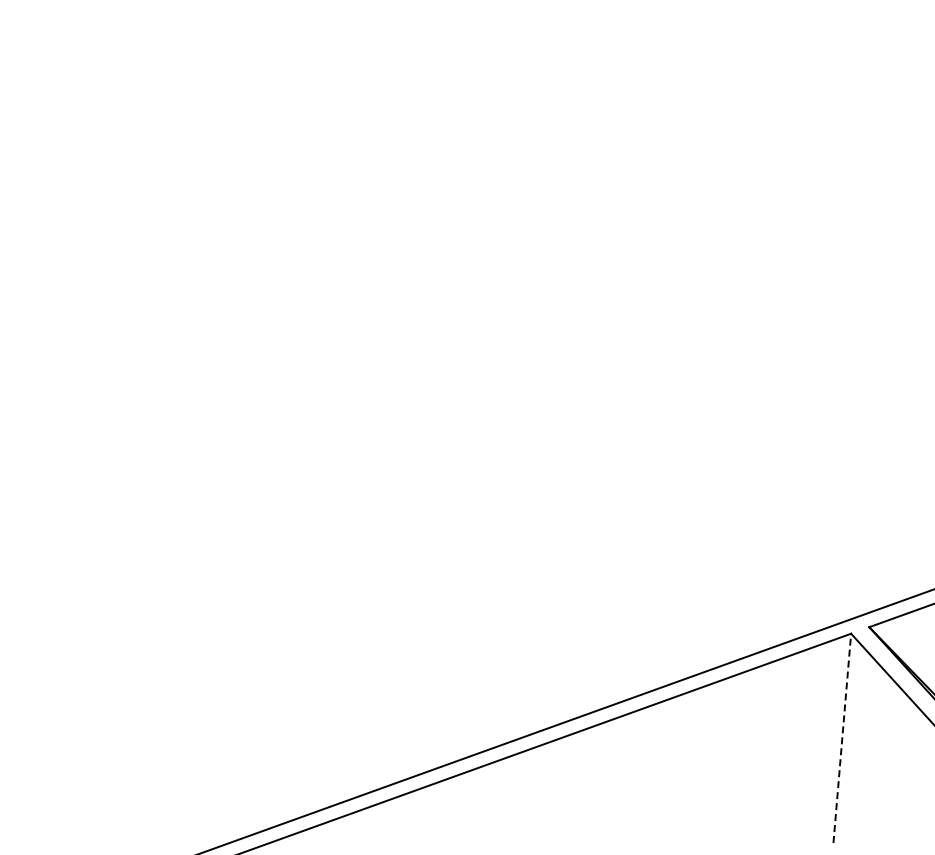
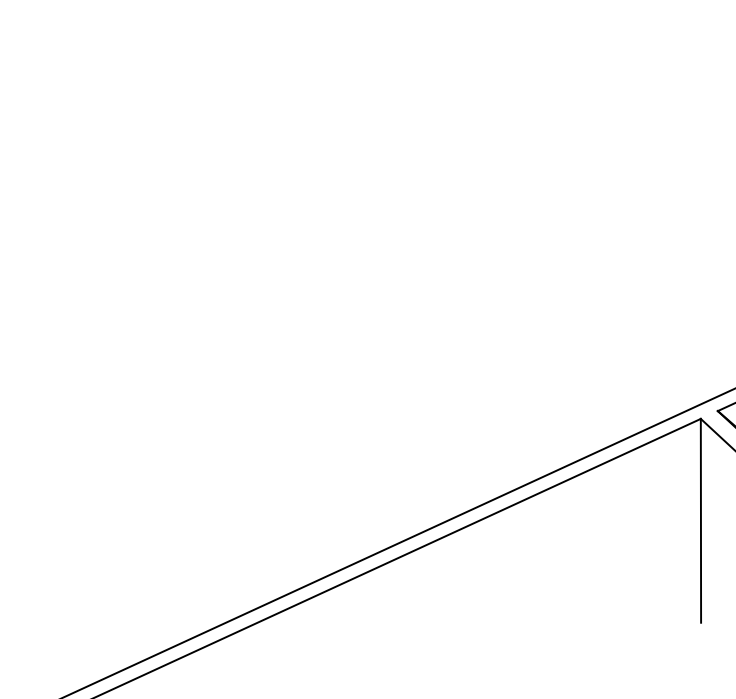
line: (842, 738) -> (701, 520), dashed -> solid

